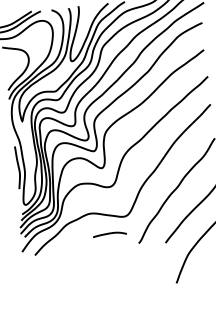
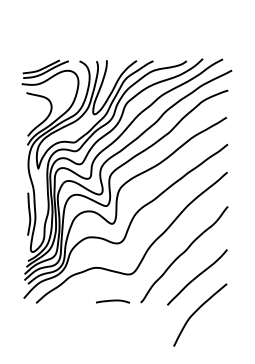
curve: (110, 234) -> (113, 301), moved

